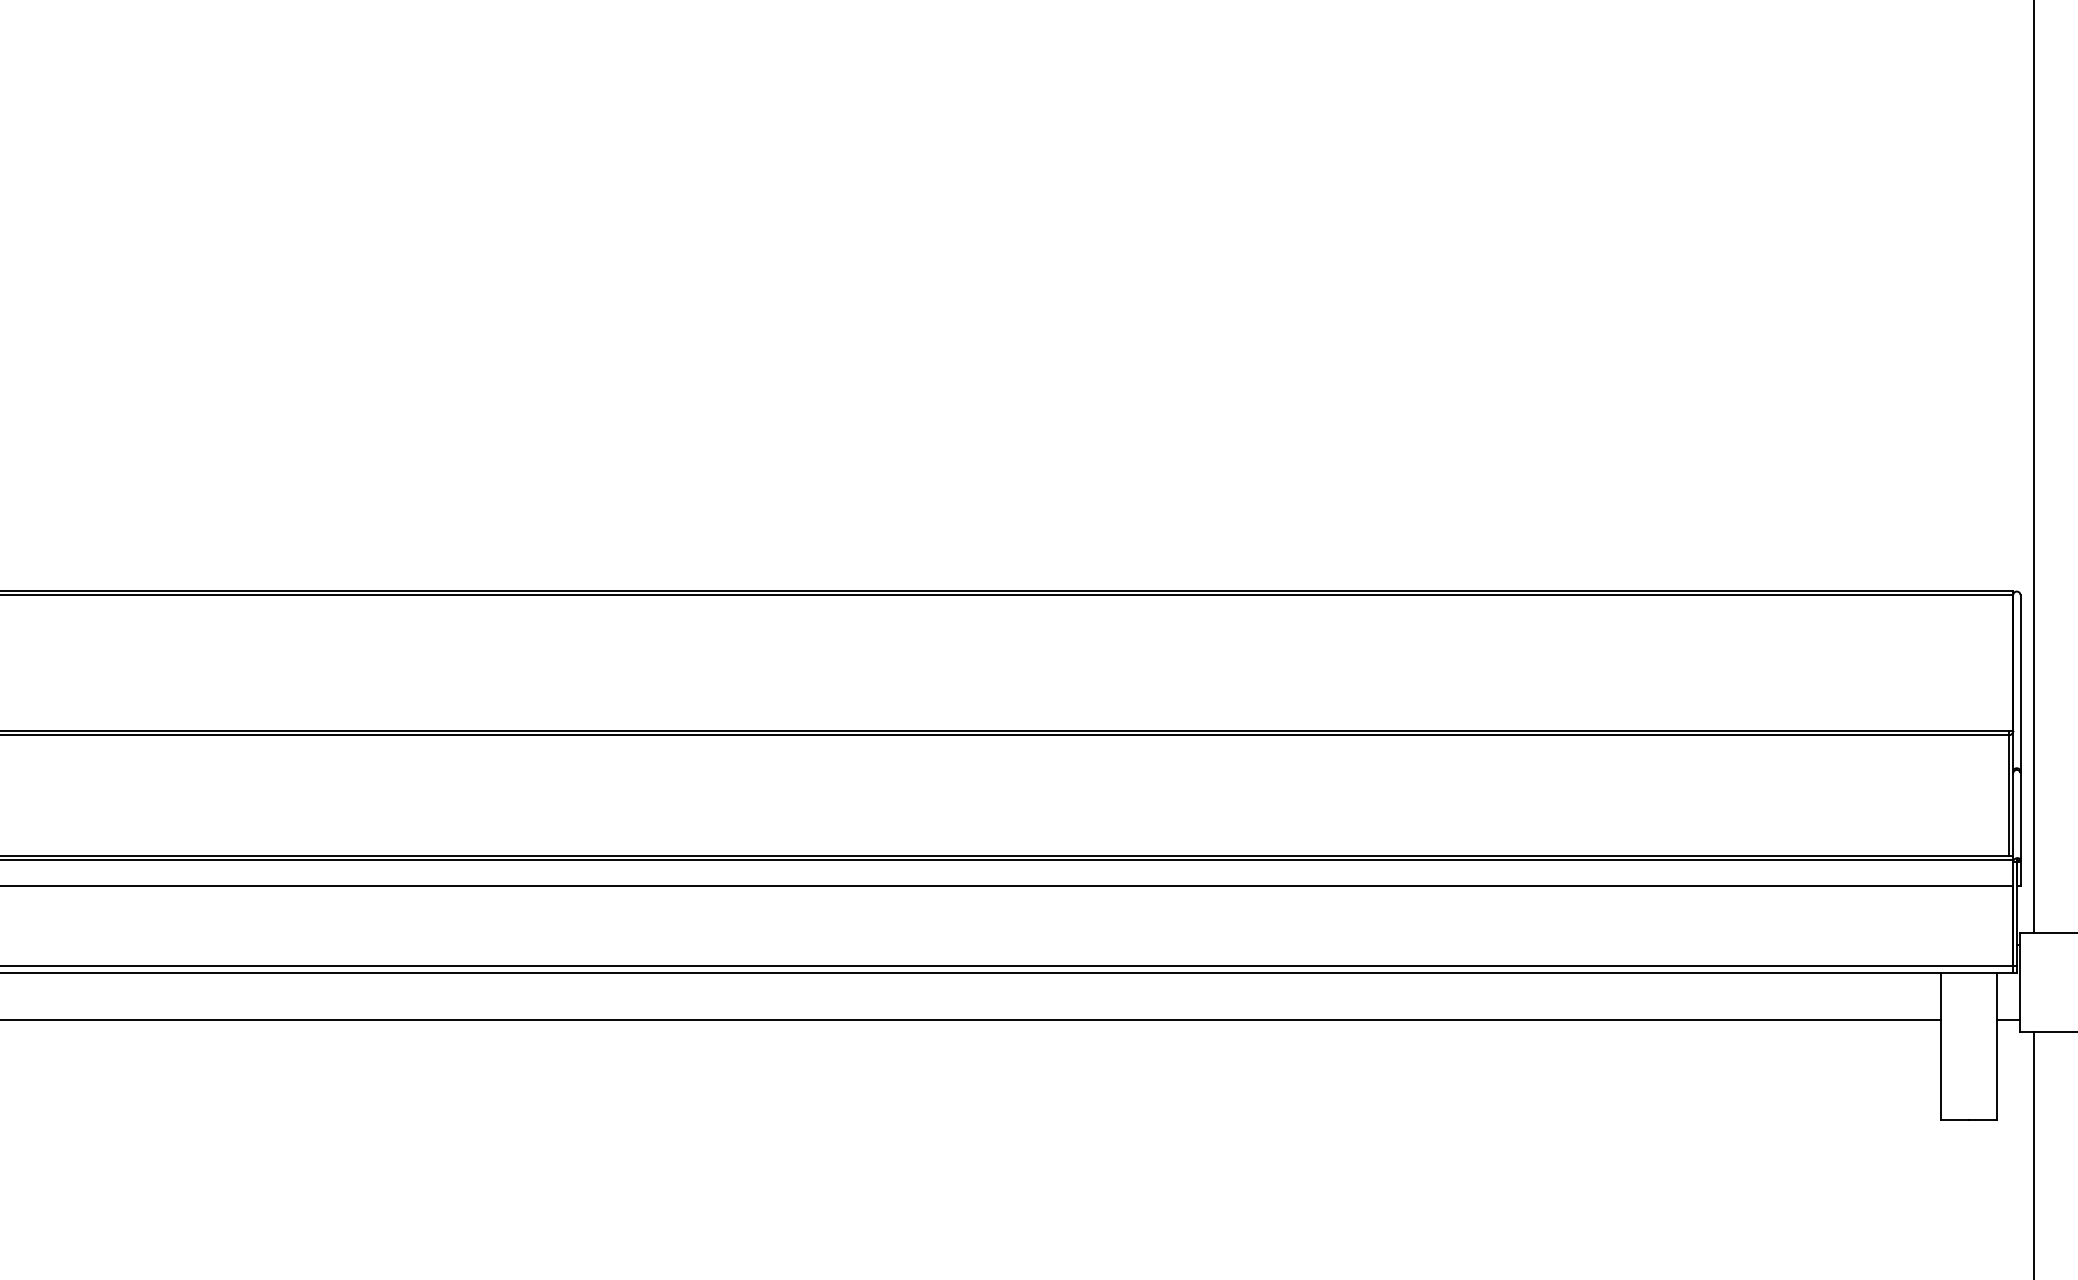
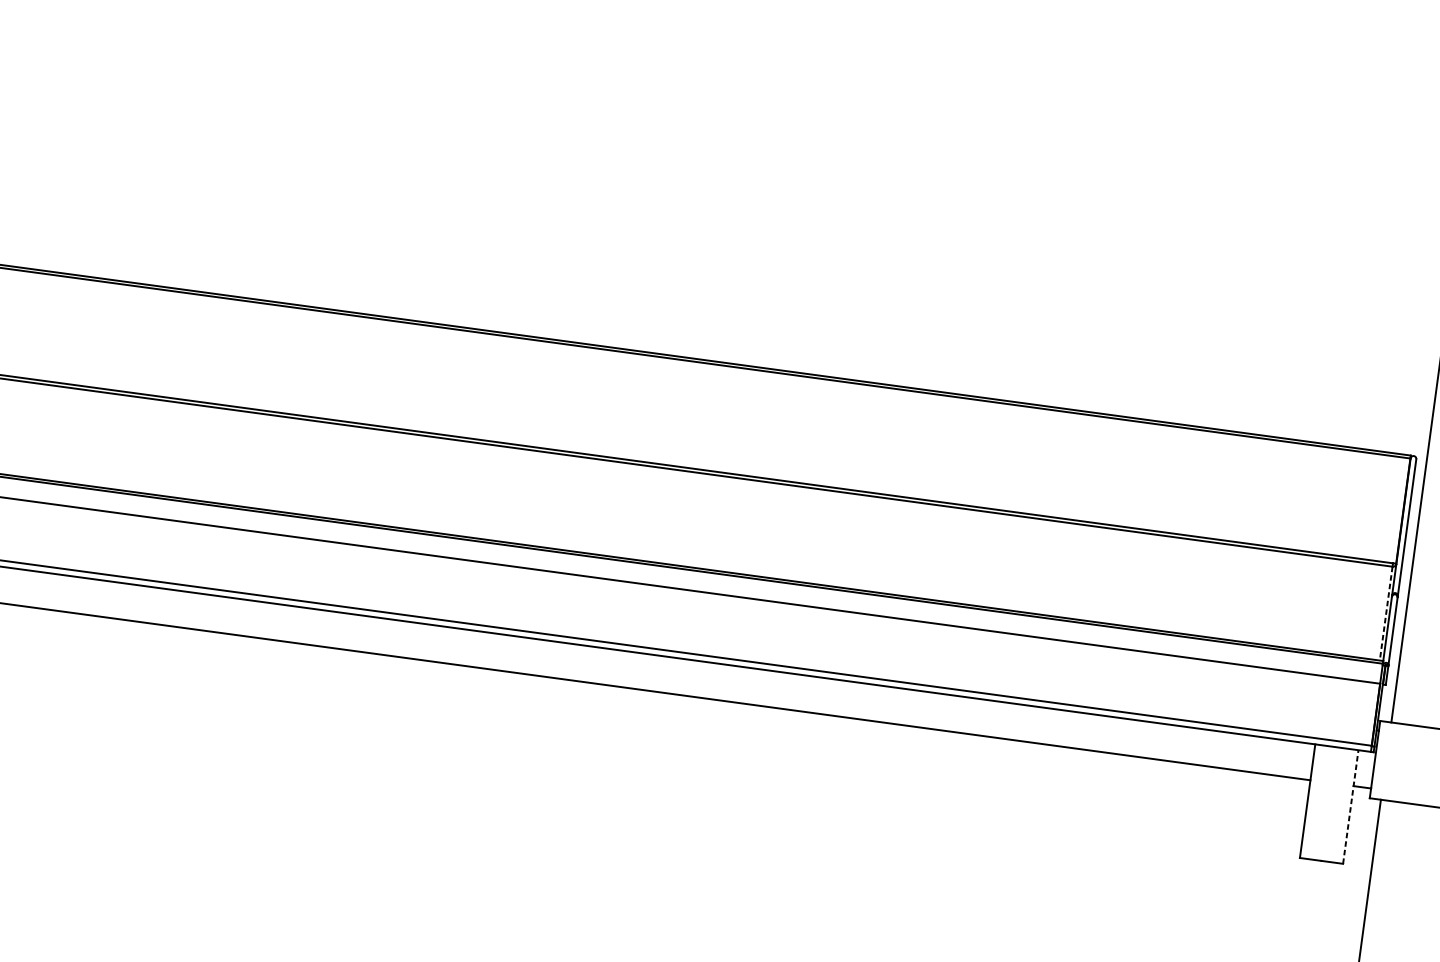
line: (2008, 796) -> (1385, 614), solid -> dashed
line: (1997, 1046) -> (1351, 806), solid -> dashed

